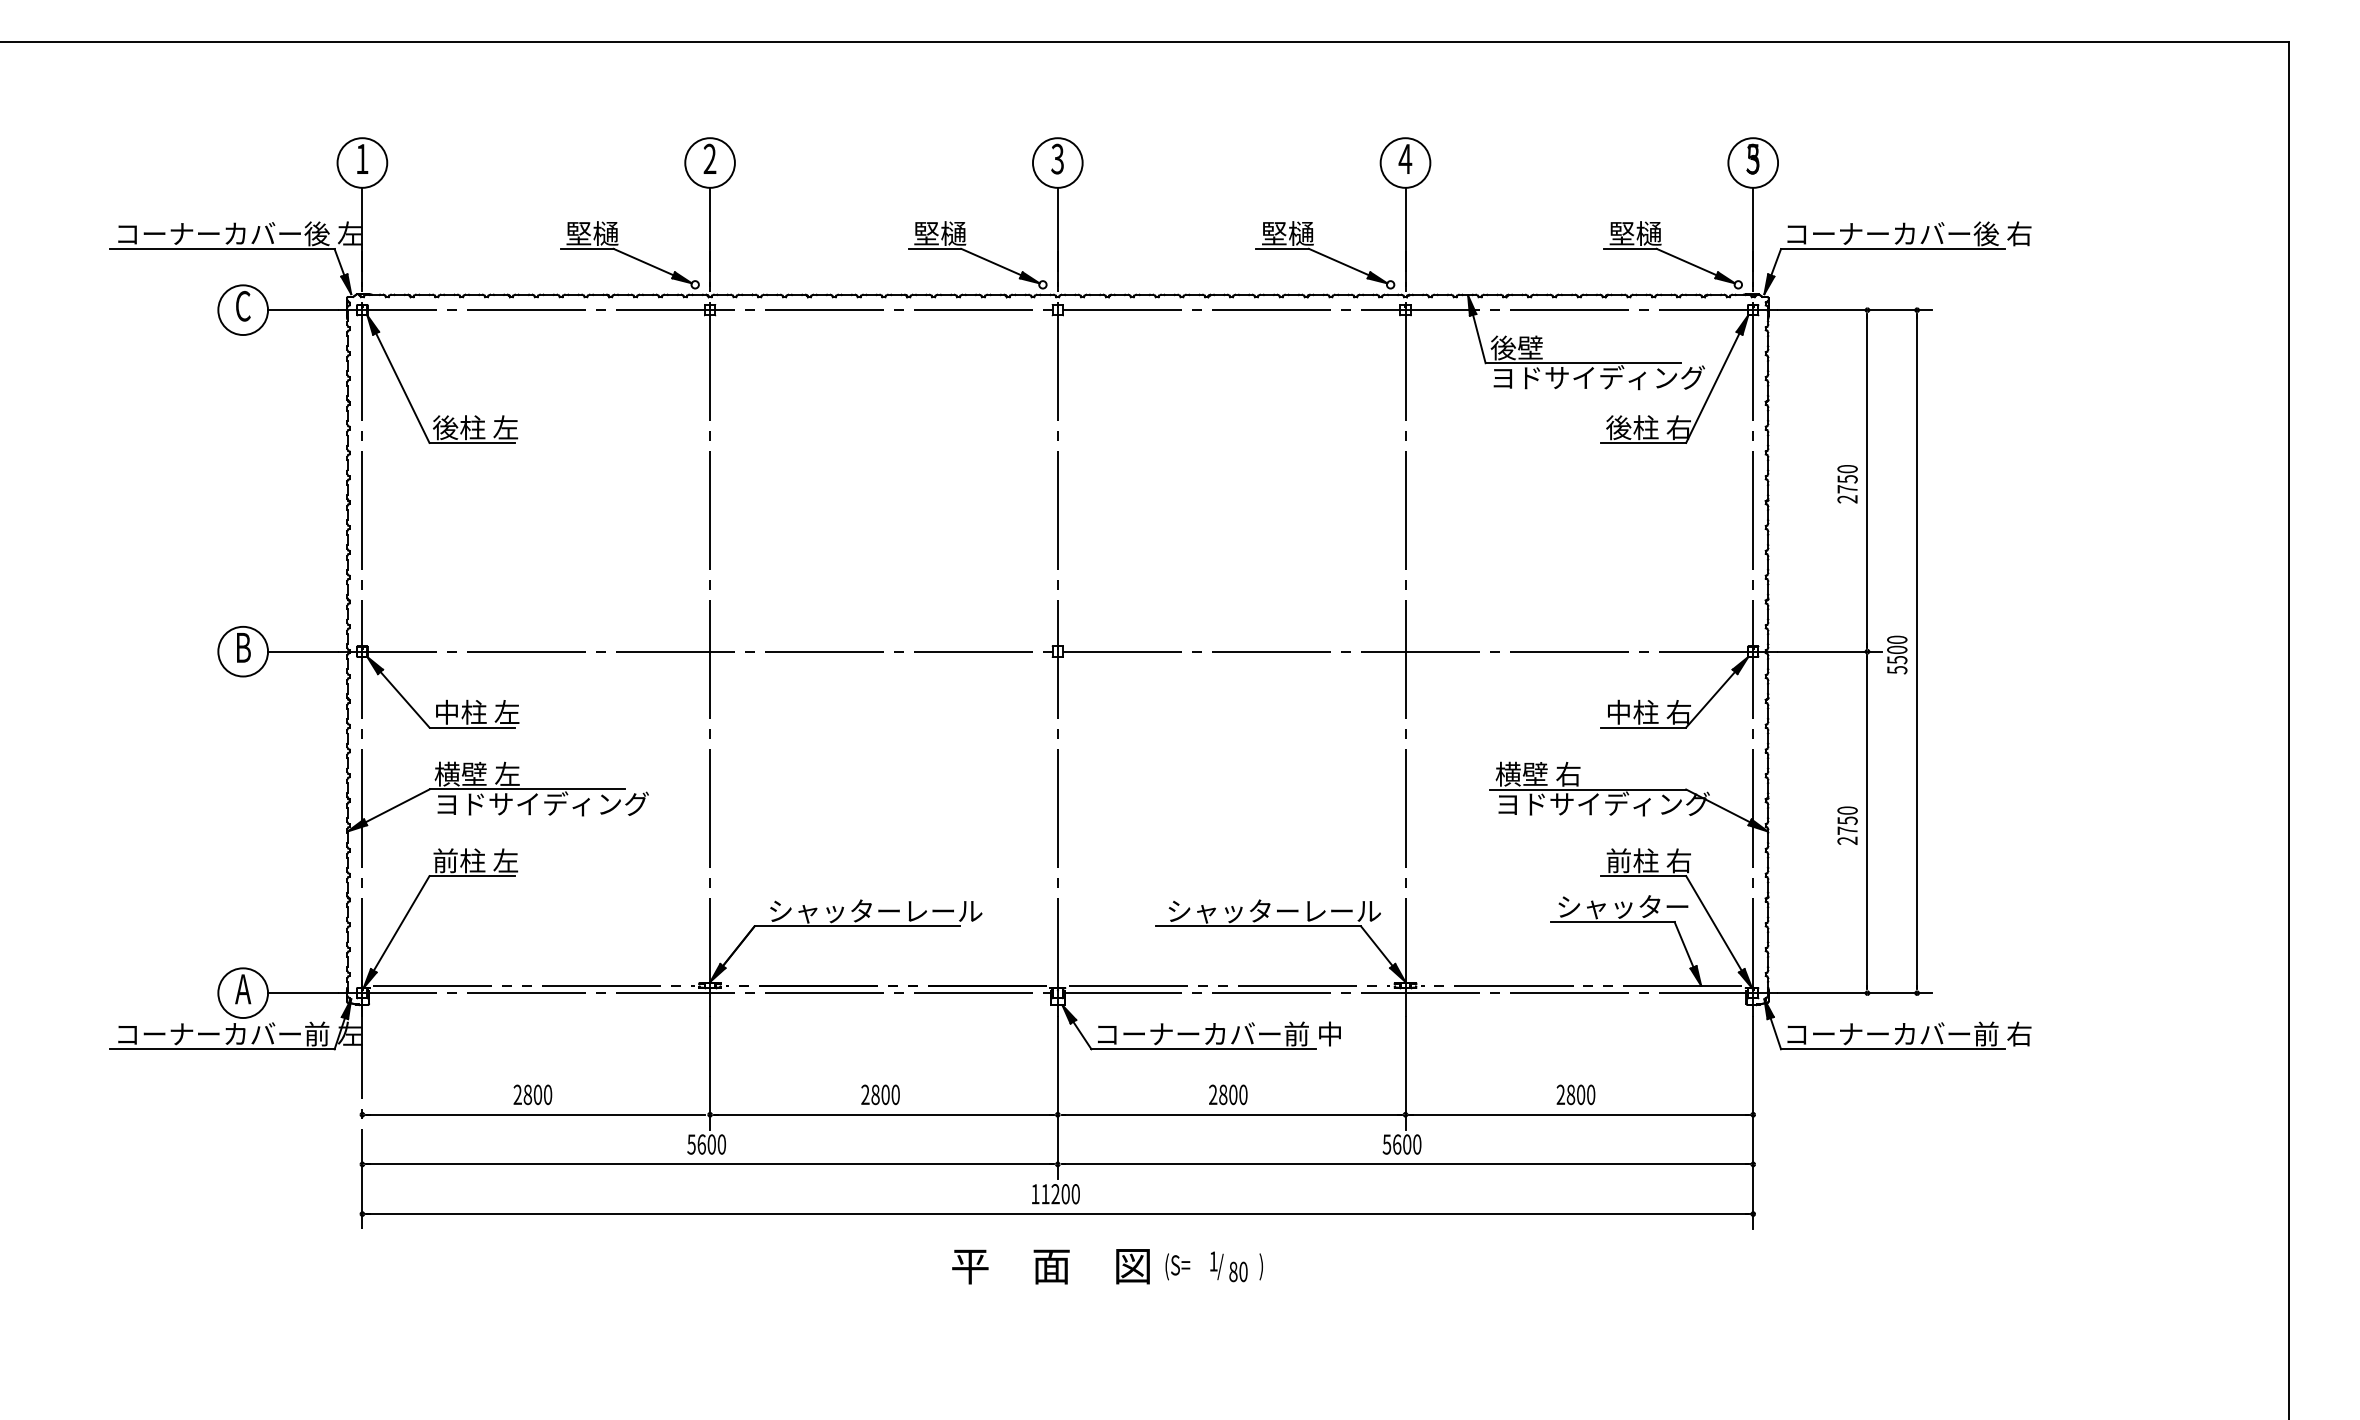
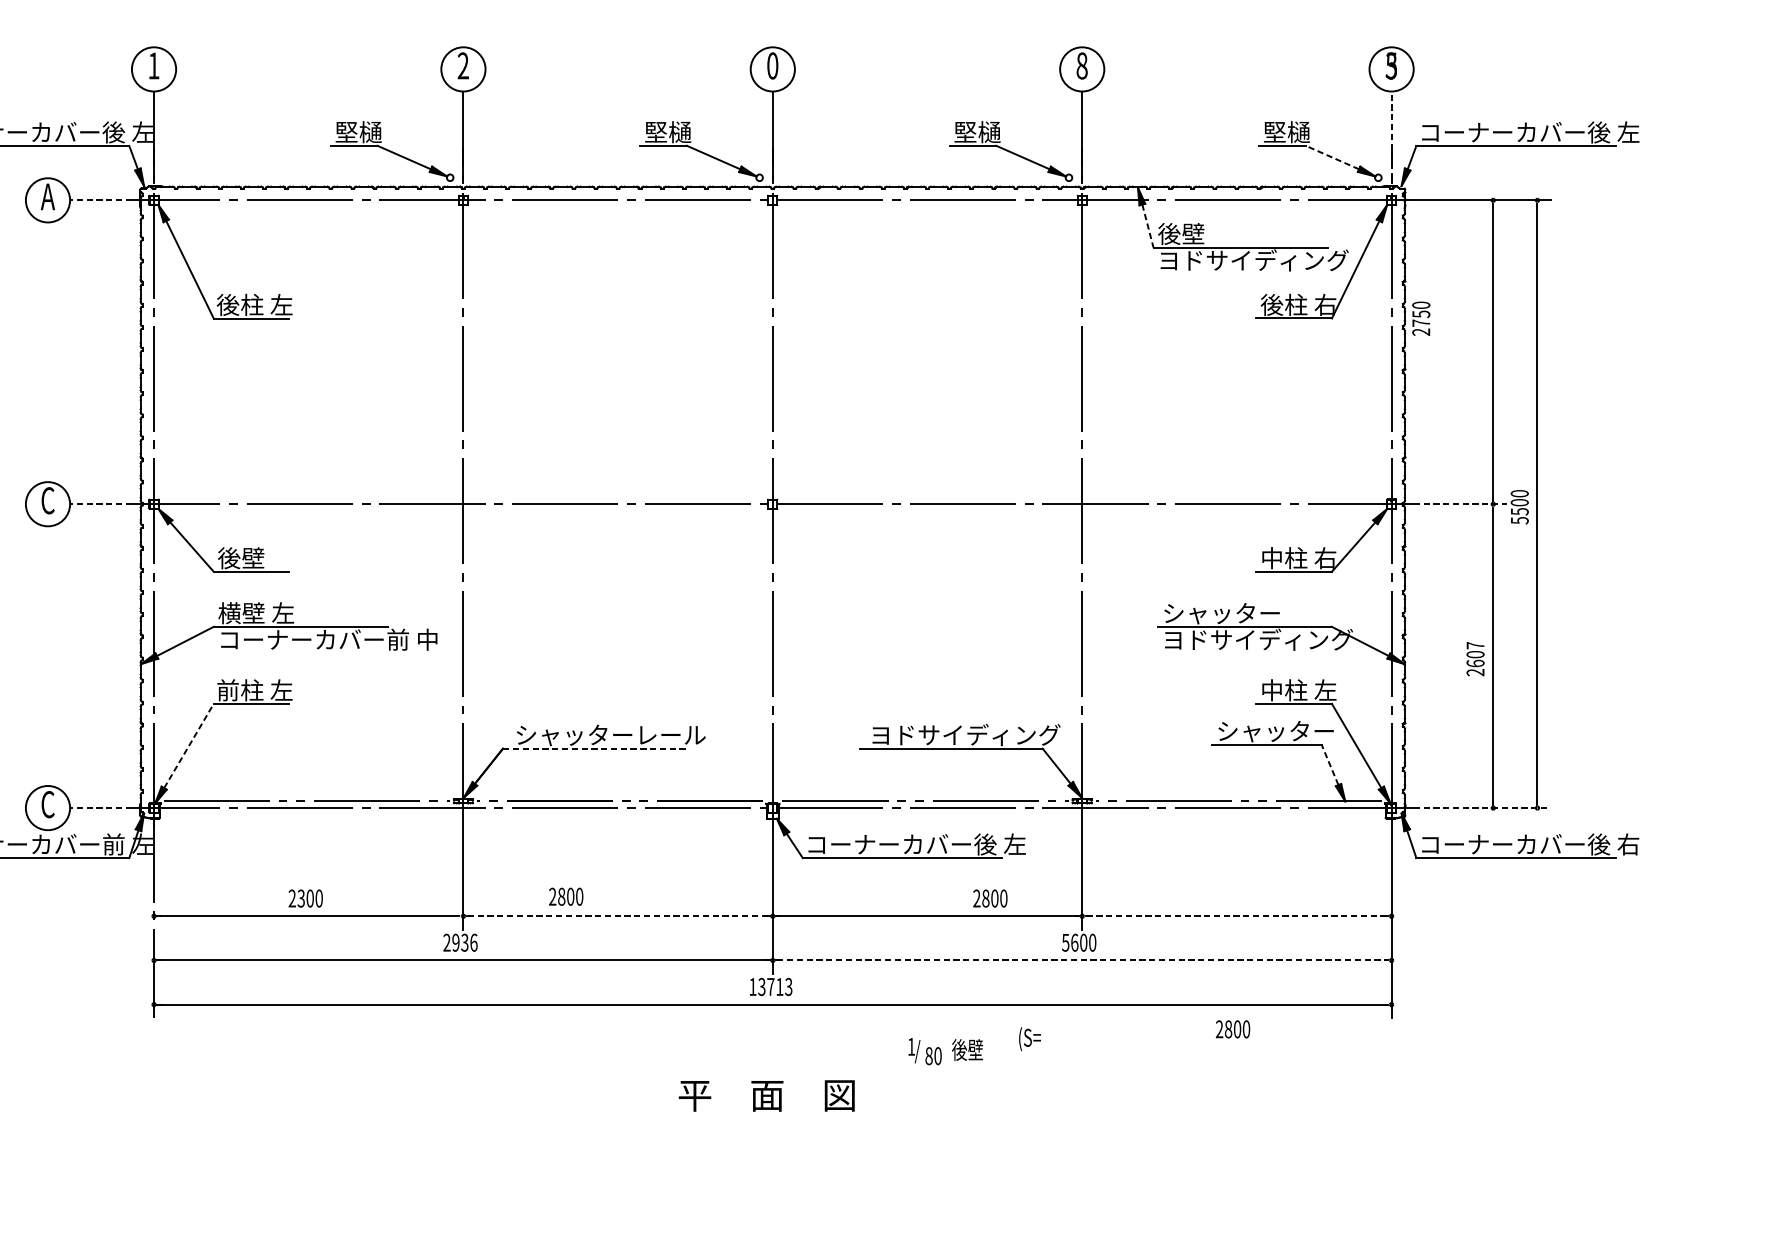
text: (1057, 158) -> (772, 65), 3 -> 0
text: (1405, 158) -> (1082, 65), 4 -> 8
text: (2019, 233) -> (1628, 132), コーナーカバー後 右 -> コーナーカバー後 左
line: (1753, 236) -> (1391, 134), solid -> dashed
line: (1686, 262) -> (1332, 157), solid -> dashed
text: (243, 306) -> (48, 197), C -> A
line: (302, 310) -> (100, 200), solid -> dashed
line: (1479, 339) -> (1148, 226), solid -> dashed
text: (1847, 484) -> (1421, 318), moved
text: (243, 647) -> (48, 500), B -> C
line: (302, 651) -> (100, 504), solid -> dashed
line: (1830, 651) -> (1460, 504), solid -> dashed
text: (476, 711) -> (255, 557), 中柱 左 -> 後壁
text: (1561, 773) -> (1221, 612), 横壁 右 -> シャッター
text: (558, 803) -> (328, 639), ヨドサイディング -> コーナーカバー前 中
text: (1847, 820) -> (1475, 654), 2750 -> 2607
text: (1648, 860) -> (1298, 690), 前柱 右 -> 中柱 左
text: (1274, 910) -> (965, 734), シャッターレール -> ヨドサイディング
line: (401, 923) -> (188, 746), solid -> dashed
line: (857, 926) -> (594, 748), solid -> dashed
line: (1684, 944) -> (1330, 764), solid -> dashed
text: (243, 989) -> (48, 804), A -> C
line: (302, 993) -> (100, 808), solid -> dashed
line: (1855, 993) -> (1482, 808), solid -> dashed
text: (1313, 1033) -> (1000, 843), コーナーカバー前 中 -> コーナーカバー後 左
text: (1985, 1033) -> (1598, 843), コーナーカバー前 右 -> コーナーカバー後 右
text: (527, 1094) -> (300, 898), 2800 -> 2300
text: (880, 1094) -> (566, 896), moved
text: (1228, 1094) -> (990, 898), moved
text: (1575, 1094) -> (1232, 1029), moved
line: (883, 1114) -> (617, 916), solid -> dashed
line: (1579, 1114) -> (1237, 916), solid -> dashed
text: (706, 1144) -> (460, 942), 5600 -> 2936
line: (1405, 1164) -> (1082, 960), solid -> dashed
text: (1060, 1194) -> (775, 987), 11200 -> 13713
text: (1050, 1266) -> (766, 1095), moved
text: (1177, 1266) -> (1029, 1038), moved
text: (1276, 1266) -> (967, 1051), ) -> 後壁

